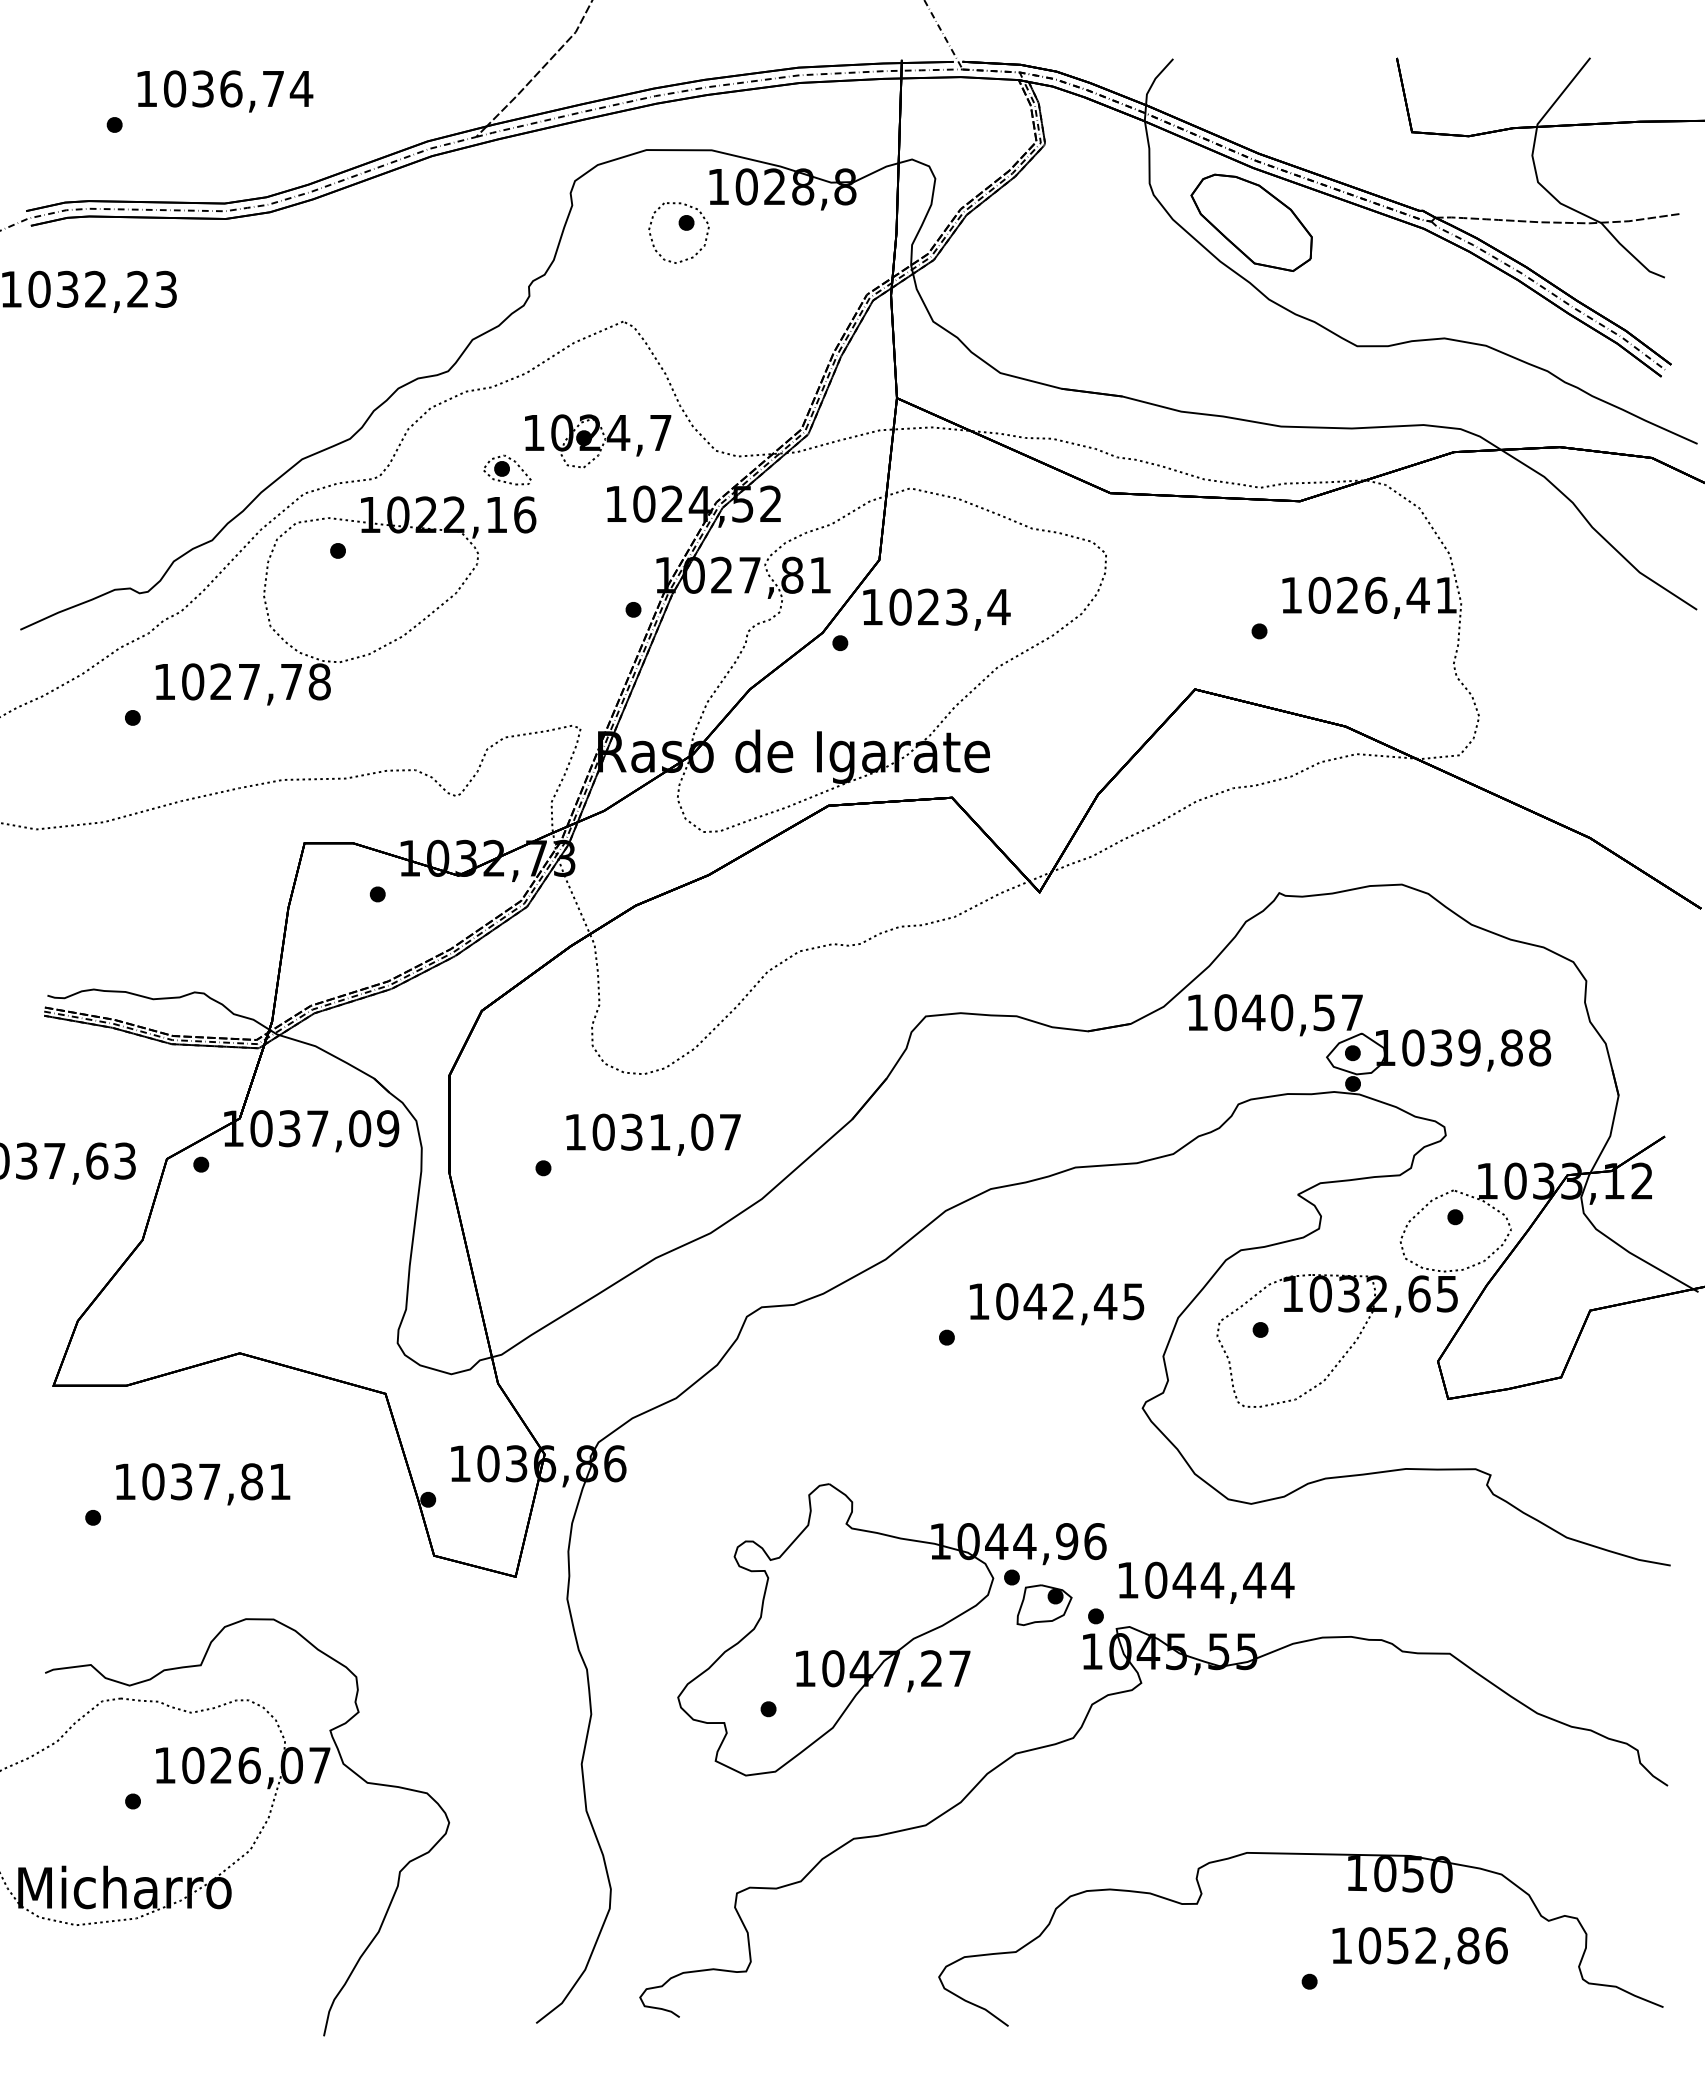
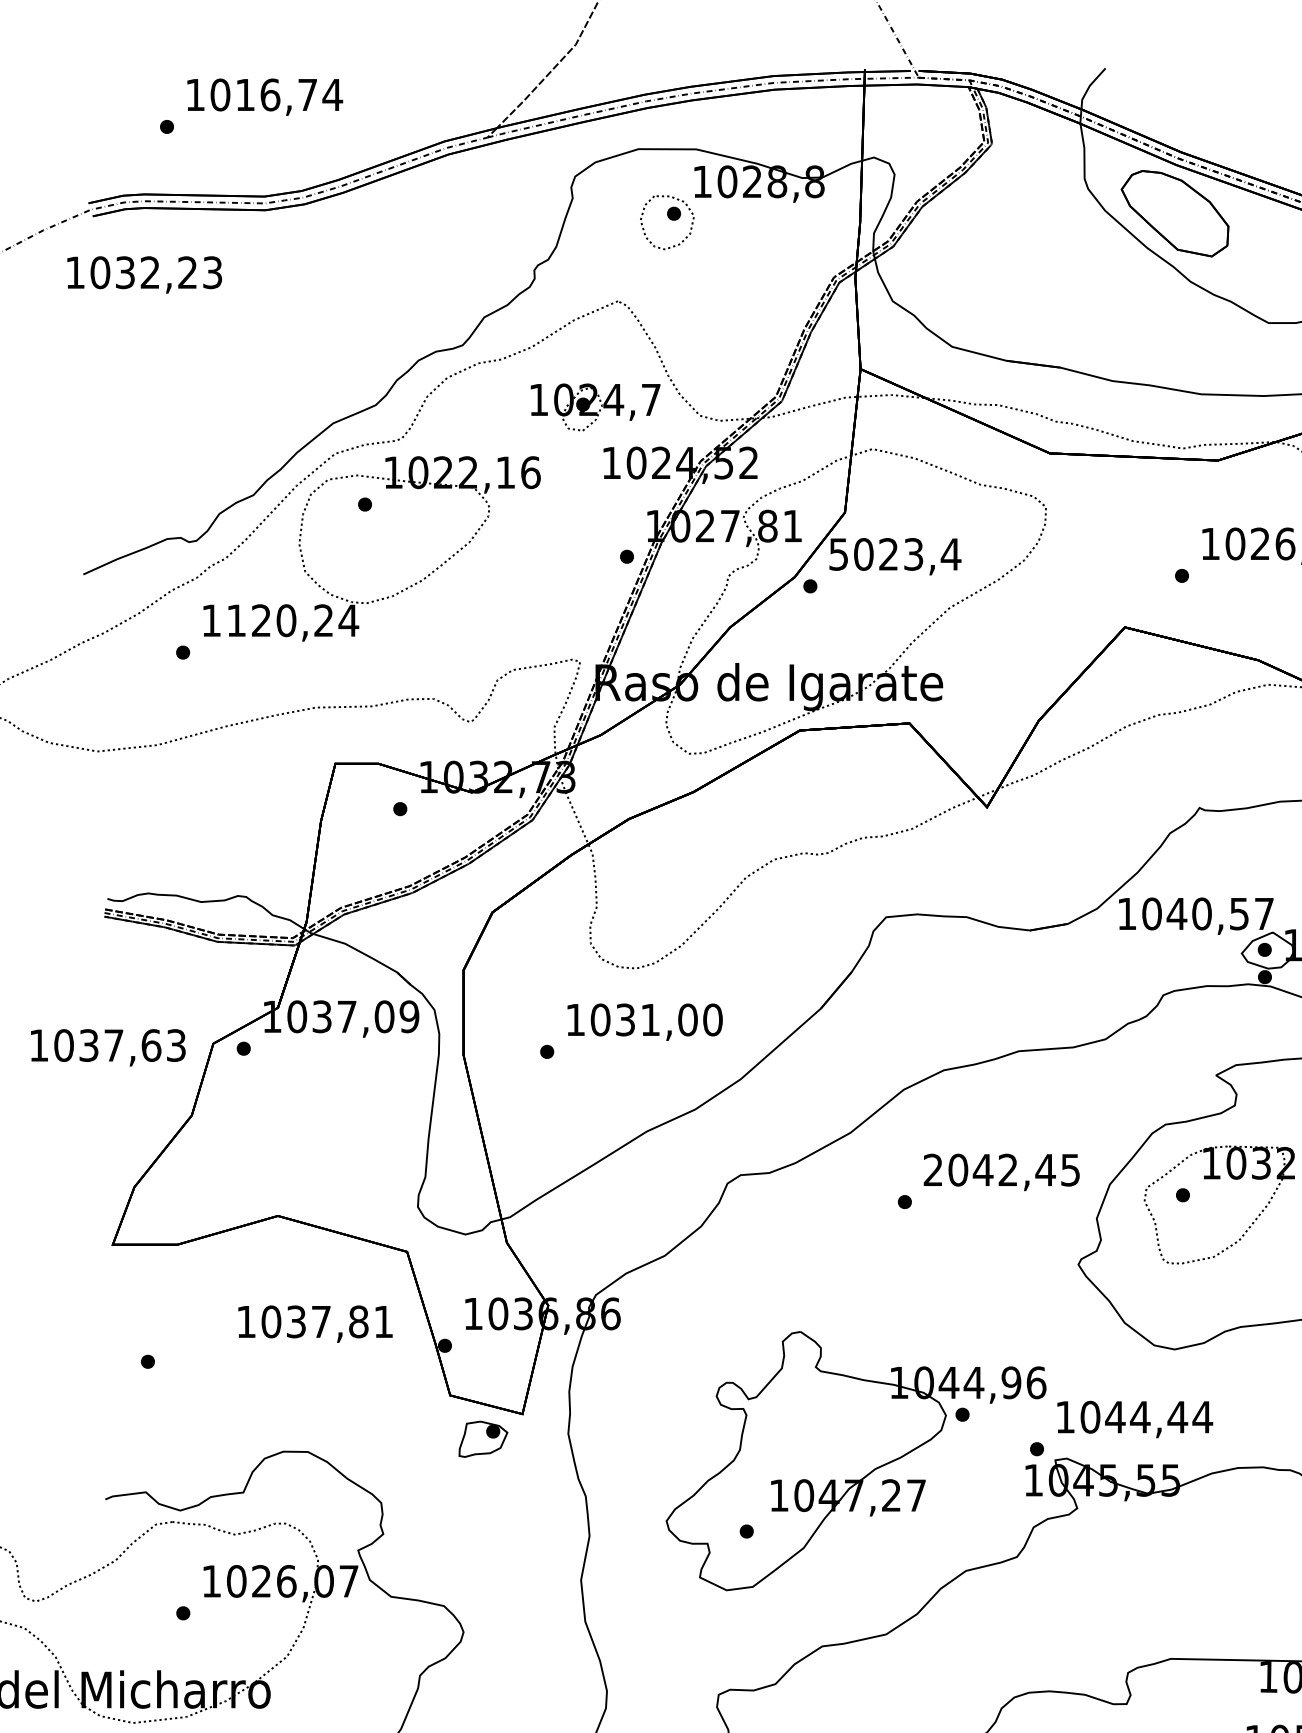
text: (202, 88) -> (244, 94), 1036,74 -> 1016,74
part: (507, 469) -> (515, 432), removed
text: (871, 607) -> (838, 554), 1023,4 -> 5023,4
text: (256, 681) -> (292, 620), 1027,78 -> 1120,24
text: (730, 1131) -> (713, 1019), 1031,07 -> 1031,00
text: (978, 1301) -> (932, 1170), 1042,45 -> 2042,45
text: (203, 1484) -> (315, 1324), moved
part: (1044, 1605) -> (483, 1439), moved

